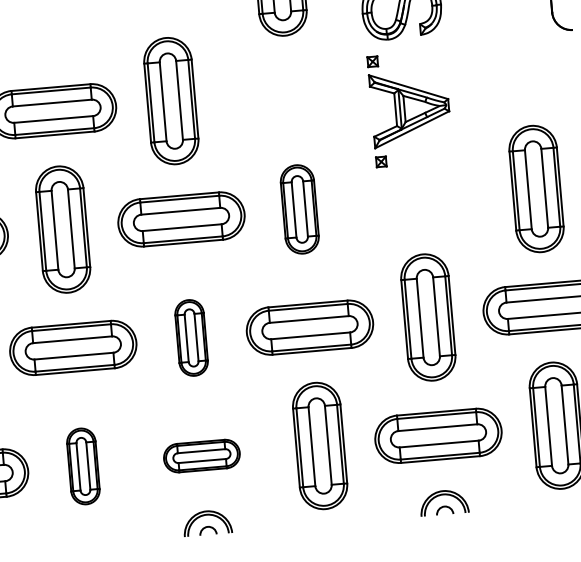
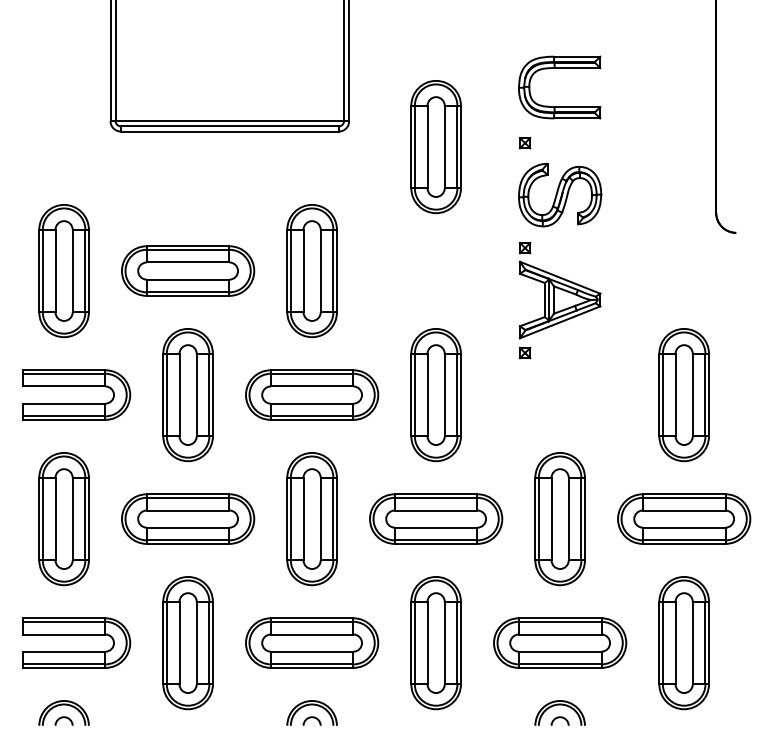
part: (299, 209) -> (435, 395), size x1.43
part: (191, 338) -> (311, 519), size x1.67
part: (202, 455) -> (312, 642), size x1.67
part: (82, 466) -> (187, 643), size x1.67

